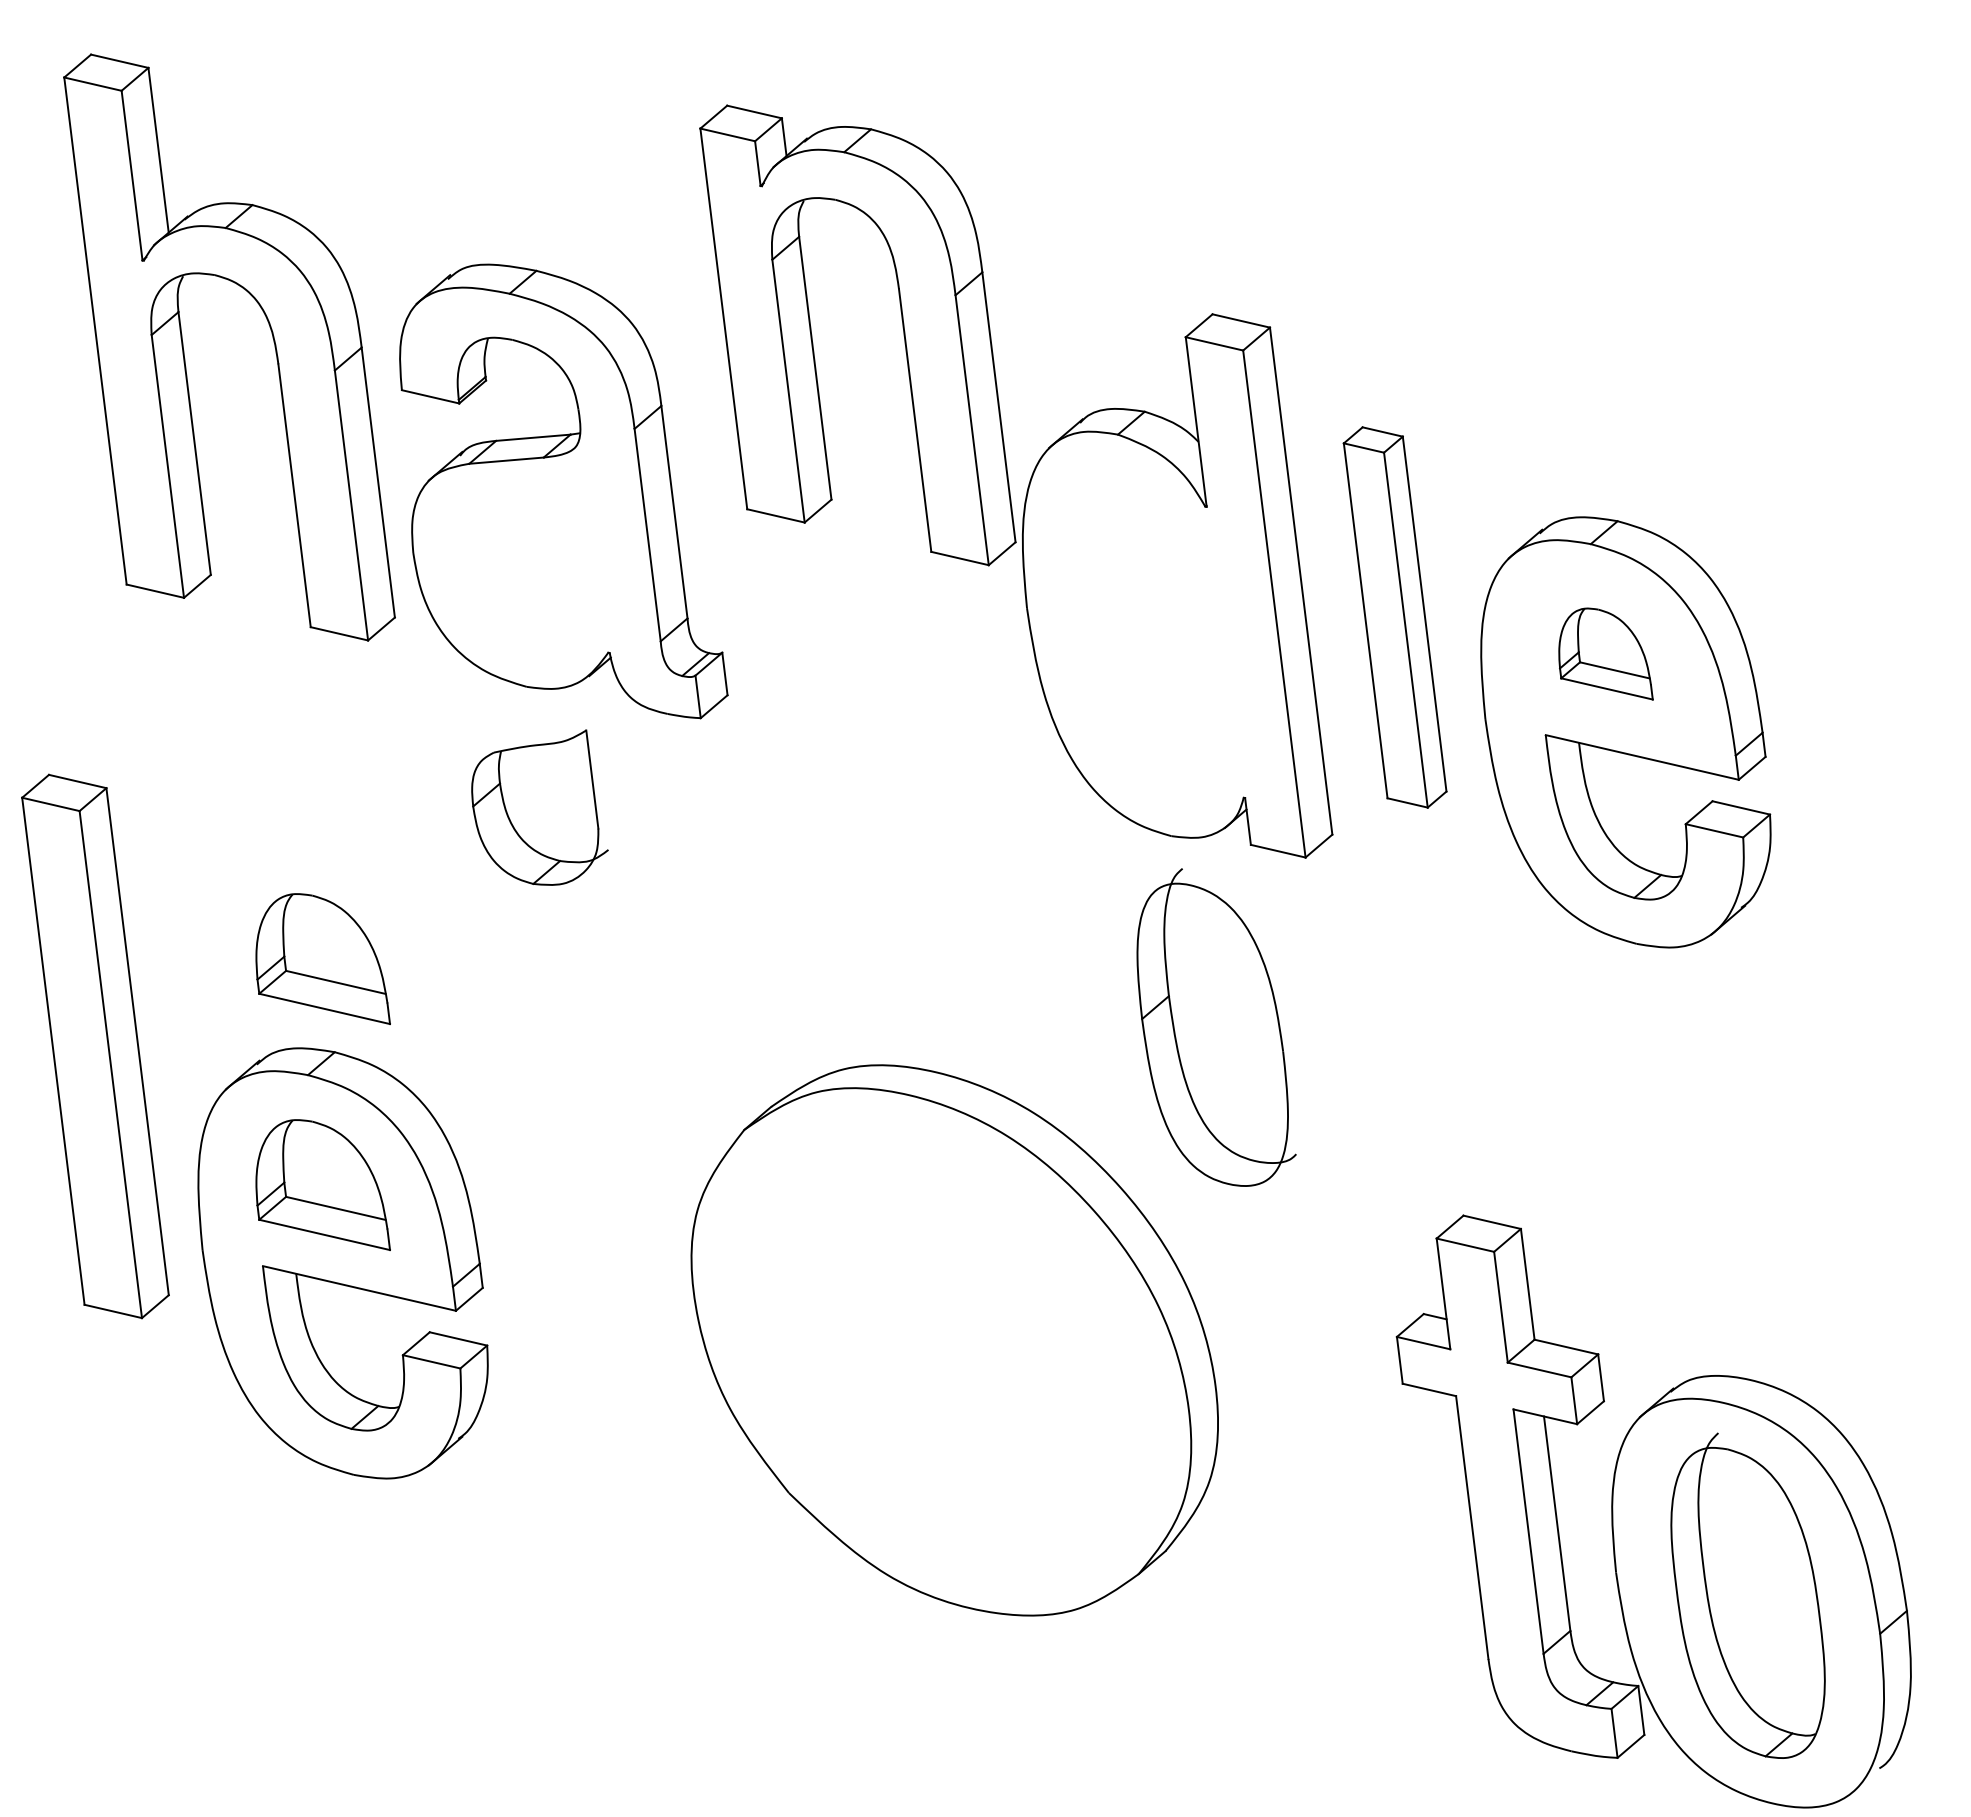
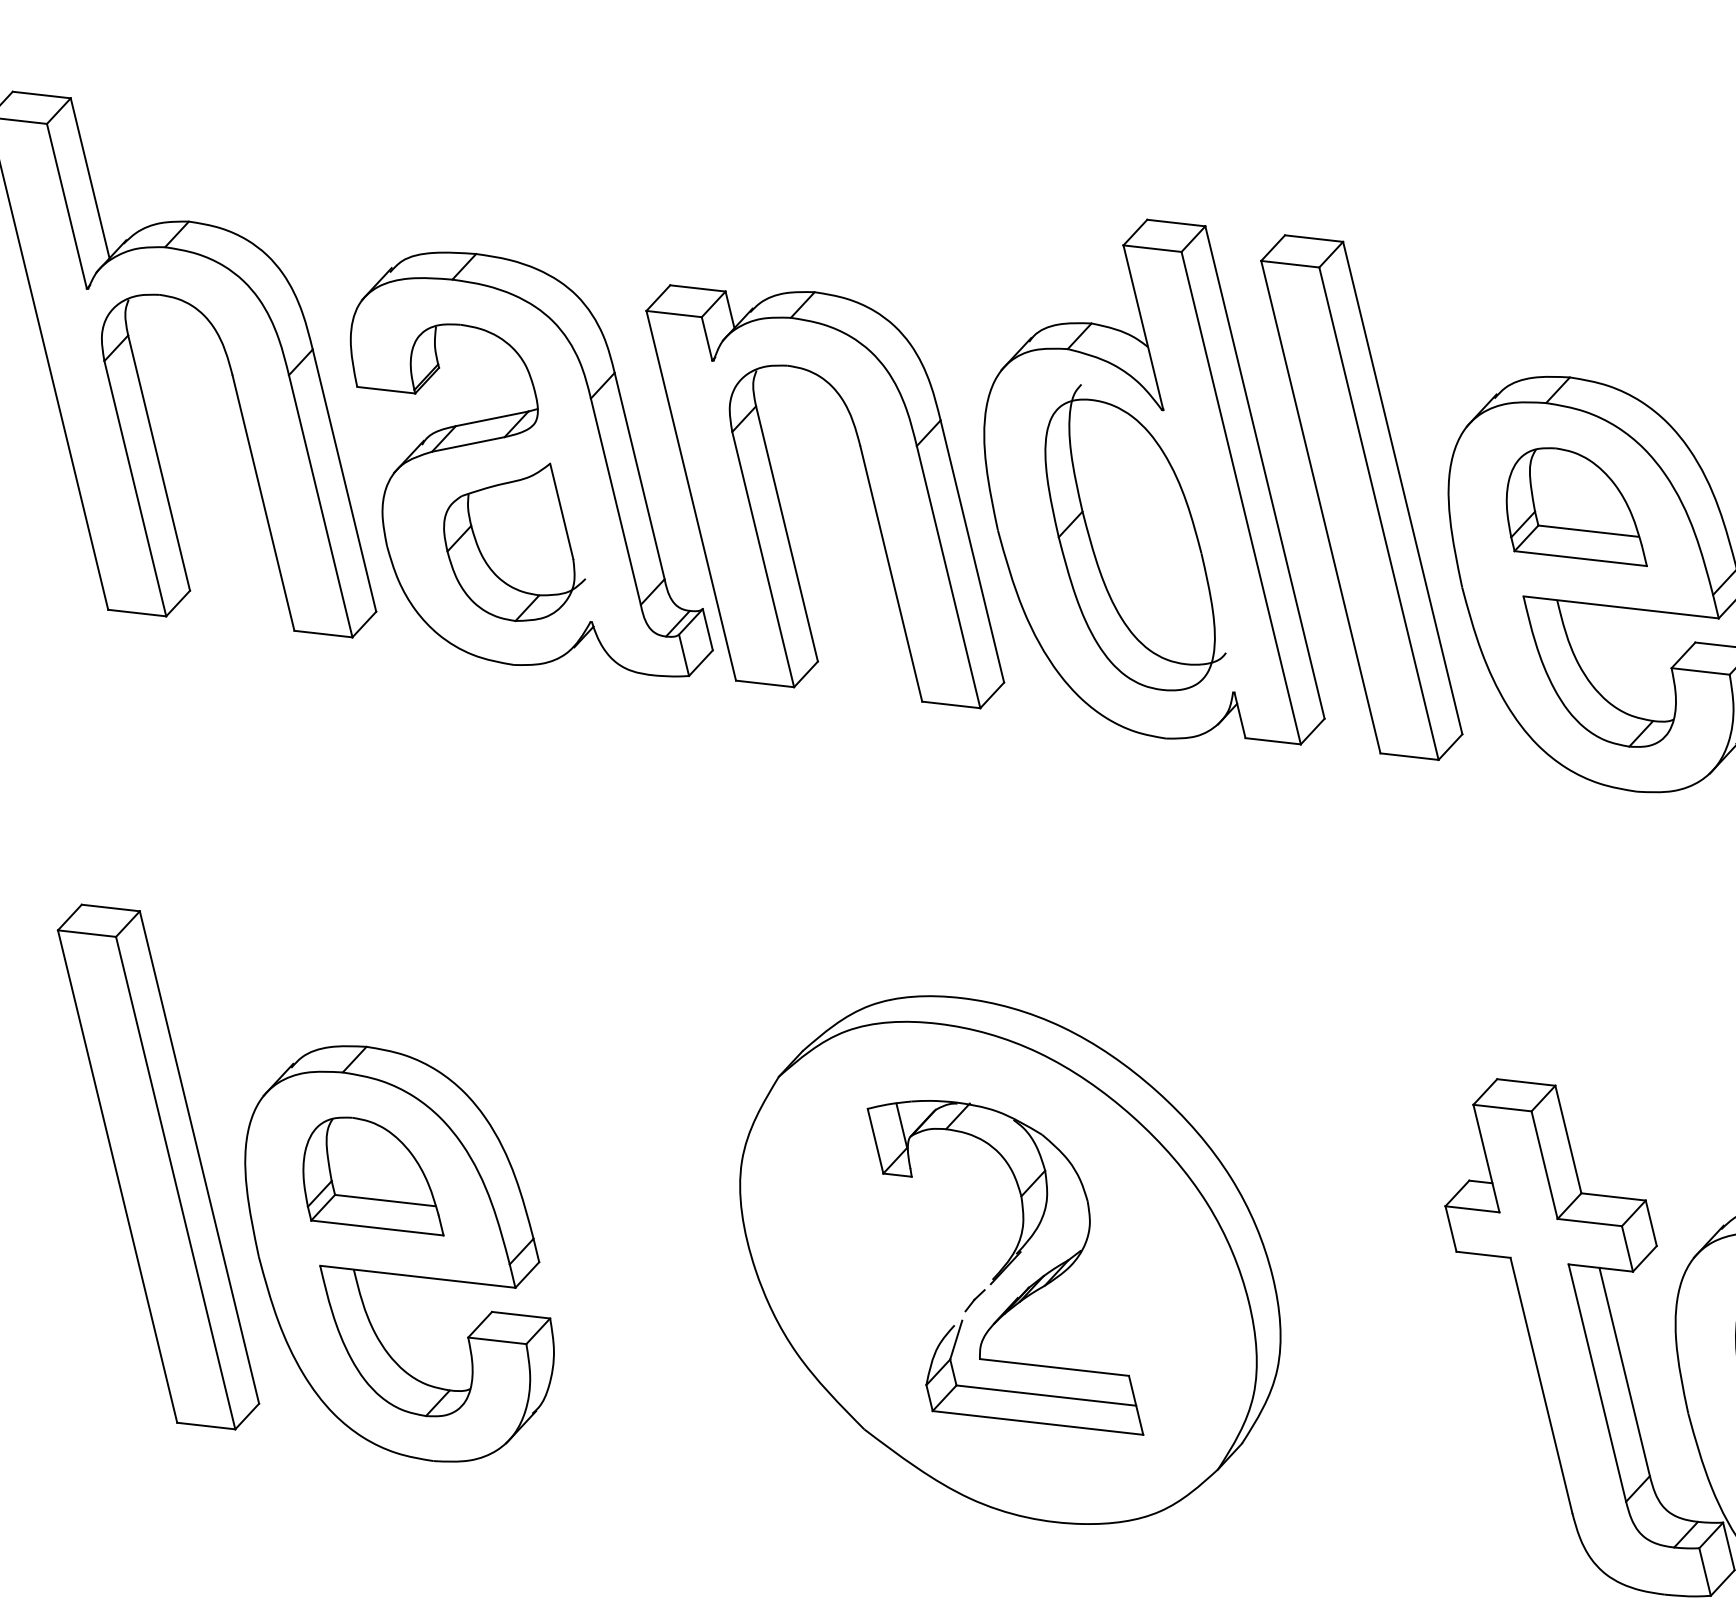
part: (813, 342) -> (782, 508), moved
part: (1394, 617) -> (1361, 497), size x1.43
part: (1605, 653) -> (1573, 509), size x1.43
part: (539, 807) -> (512, 544), moved
part: (322, 958) -> (343, 955), removed
part: (1216, 1027) -> (1133, 537), moved
part: (95, 1046) -> (158, 1167), moved
part: (948, 1350) -> (1005, 1270), added

